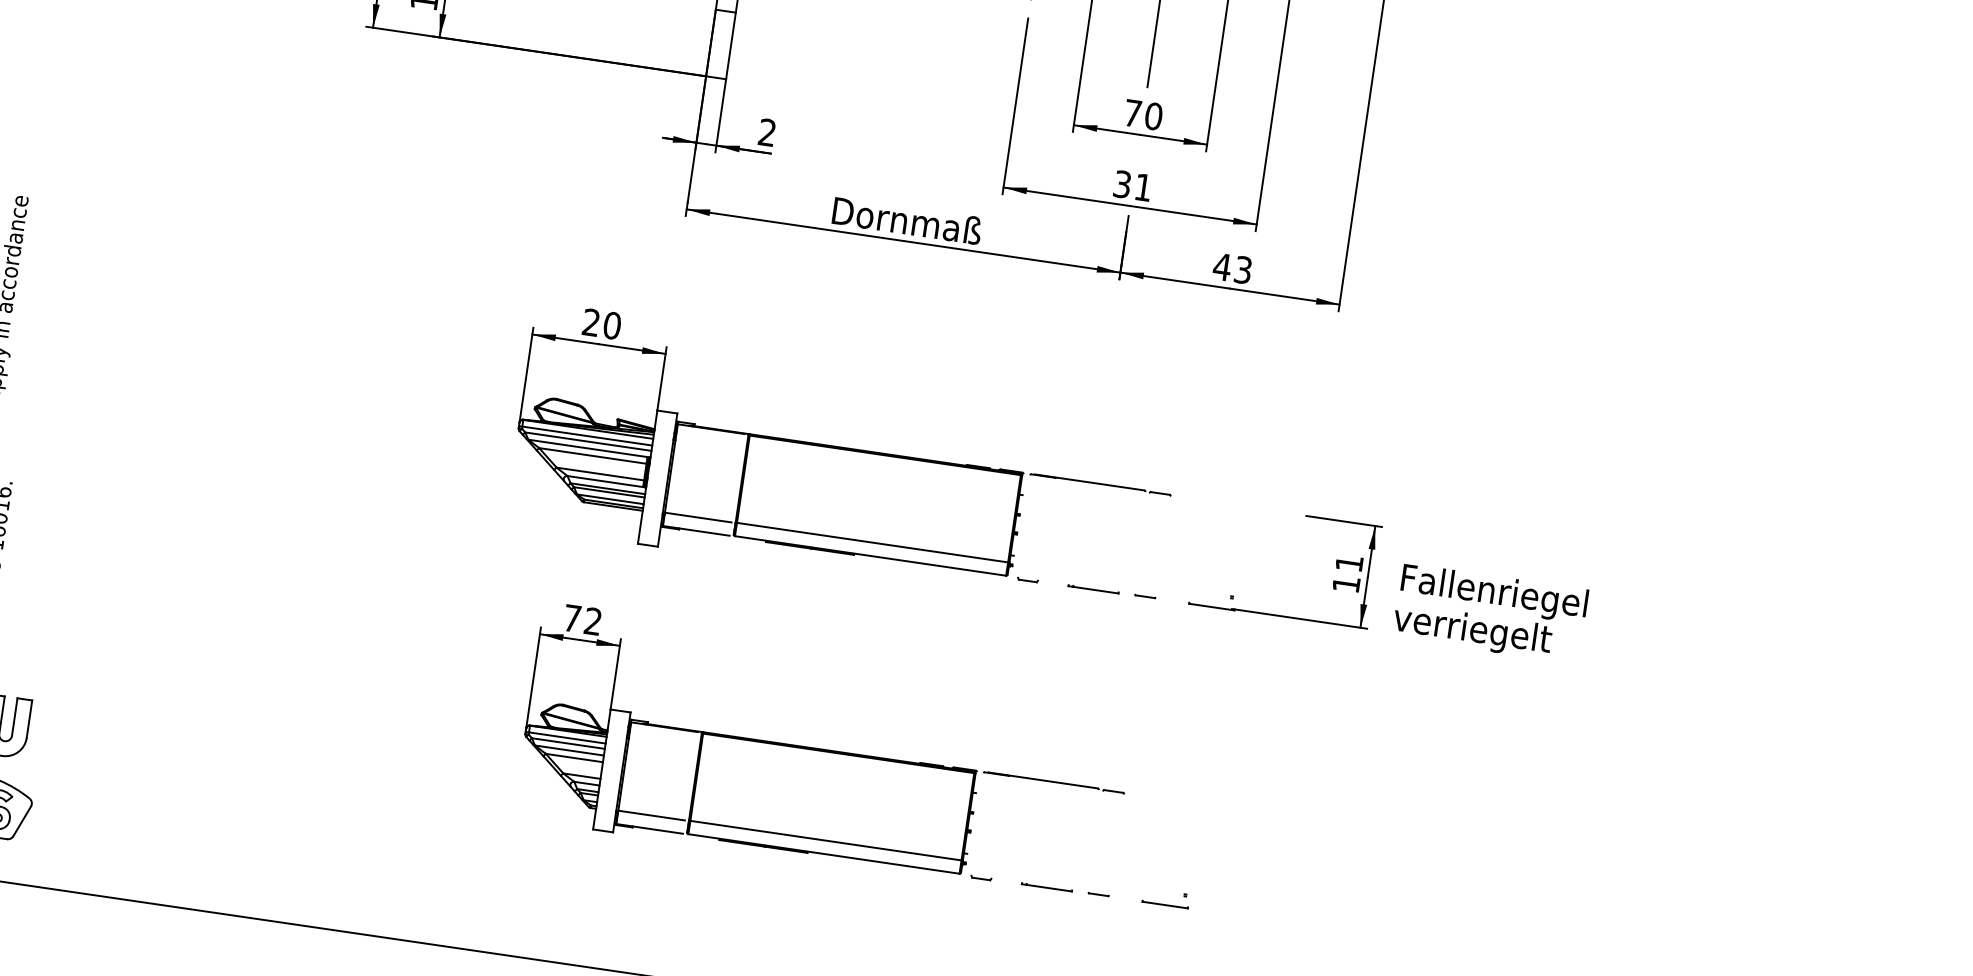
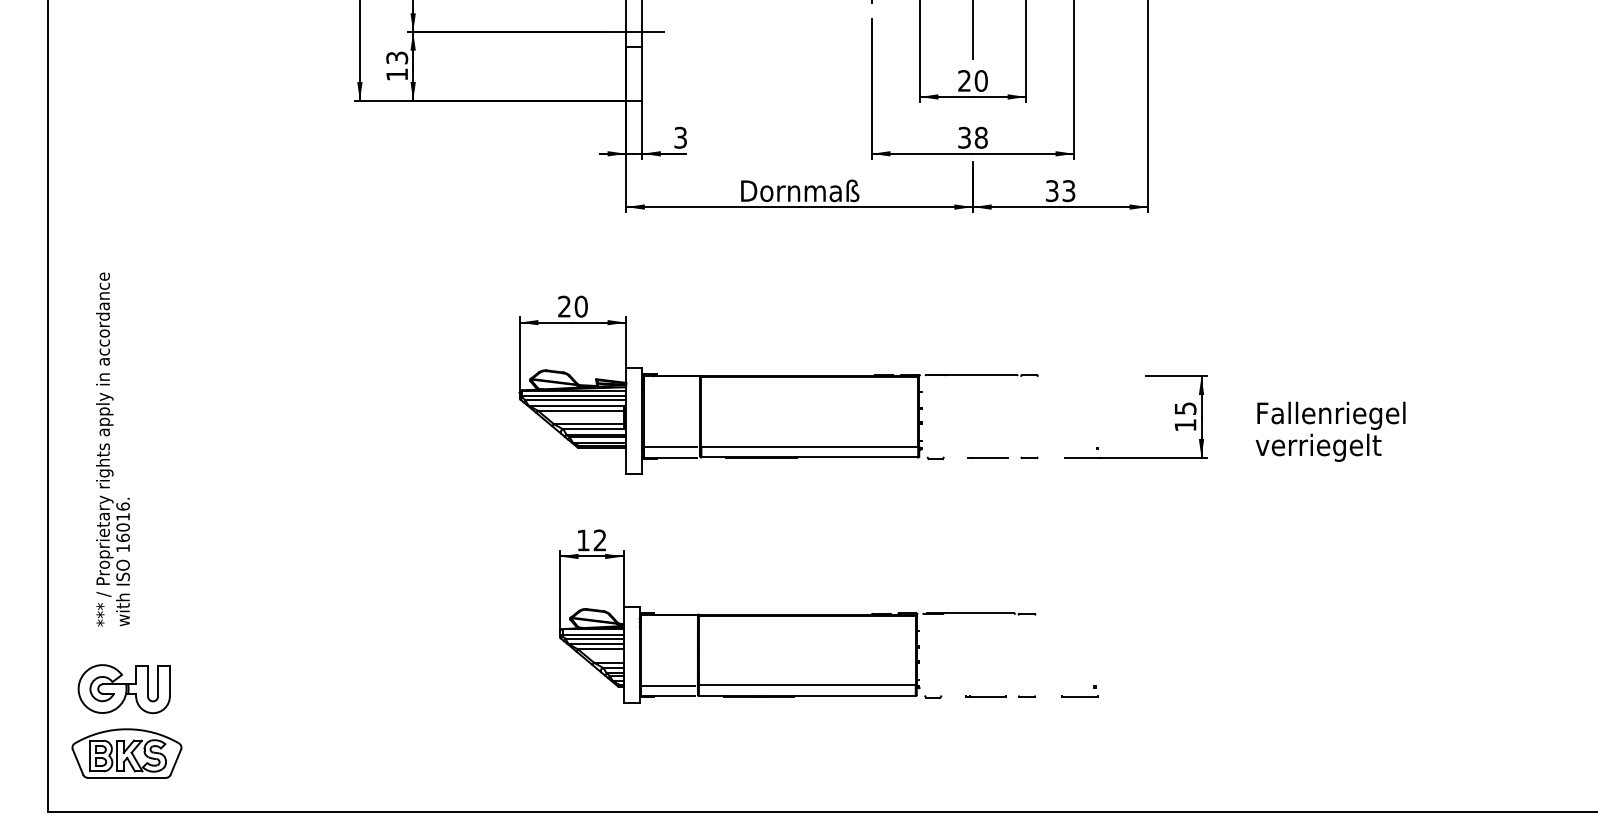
text: (1132, 112) -> (964, 80), 70 -> 20
text: (767, 132) -> (680, 137), 2 -> 3
text: (1142, 186) -> (980, 137), 31 -> 38
text: (1222, 267) -> (1052, 191), 43 -> 33
text: (1349, 563) -> (1185, 408), 11 -> 15
text: (1490, 613) -> (1330, 431), moved
text: (572, 618) -> (583, 540), 72 -> 12

